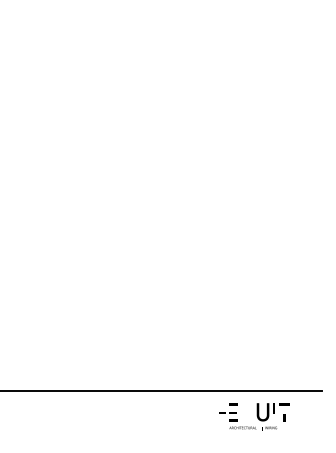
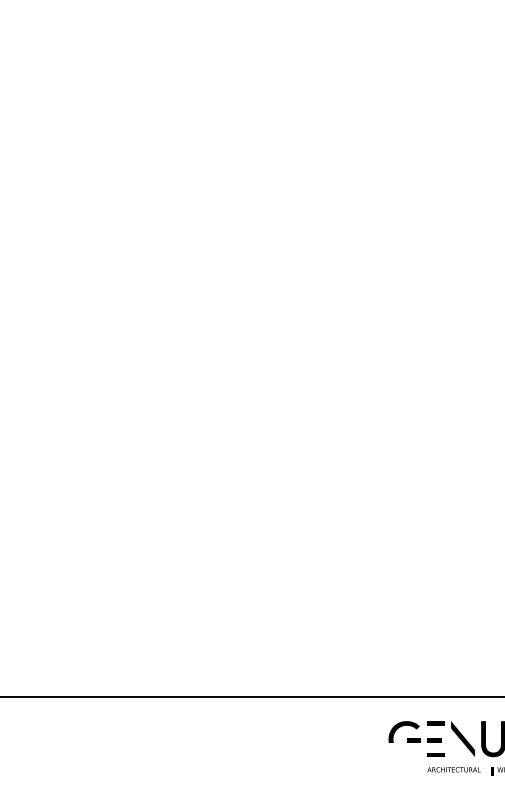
fill: (217, 408) -> (403, 731), added
fill: (247, 412) -> (462, 739), added

